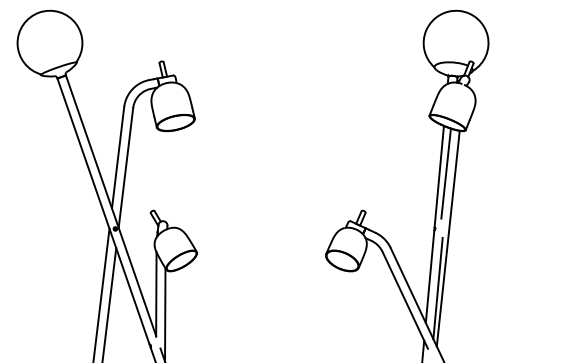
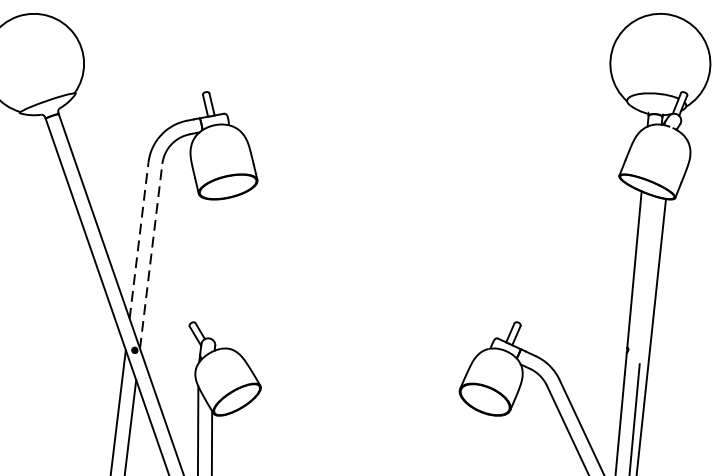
line: (118, 157) -> (139, 240), solid -> dashed
line: (126, 167) -> (152, 255), solid -> dashed
line: (445, 173) -> (644, 264), removed

